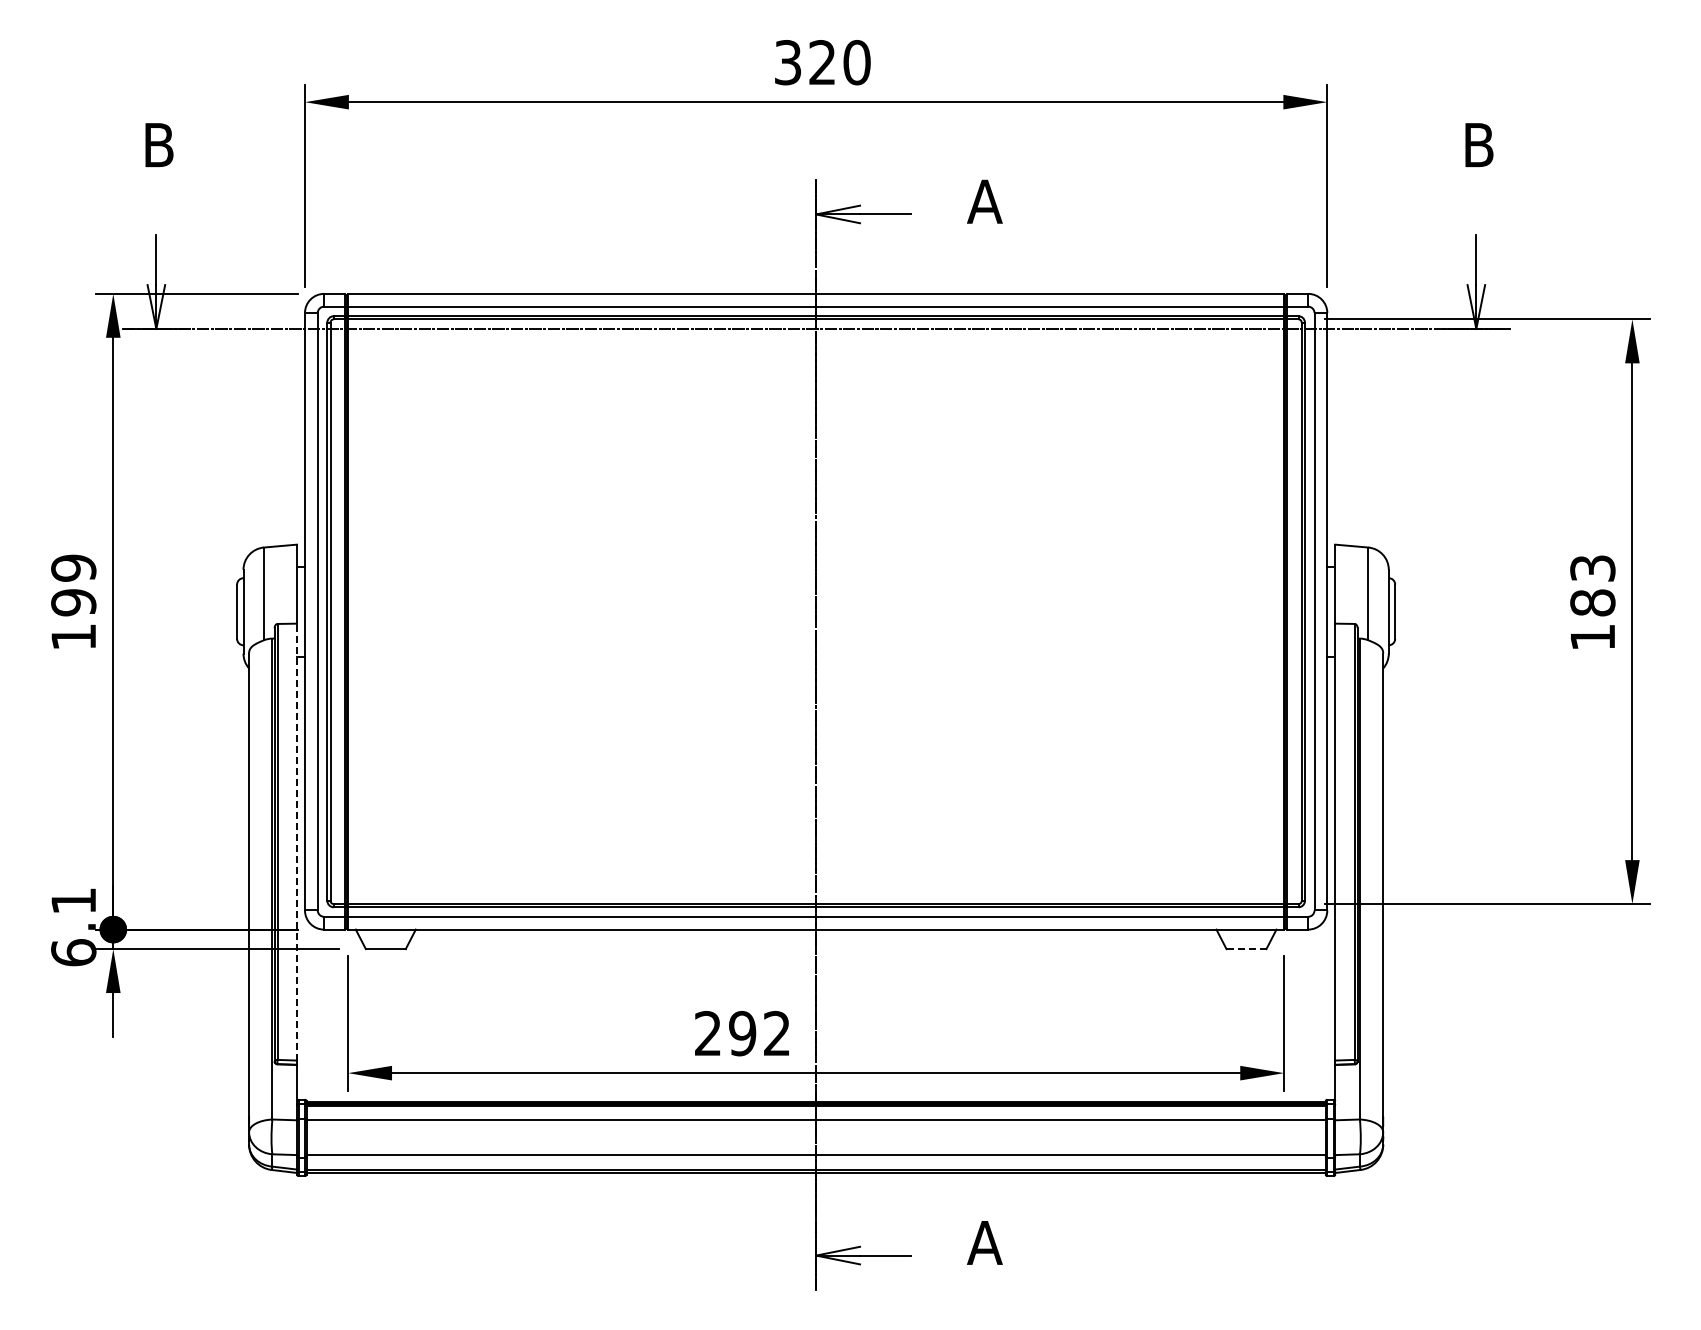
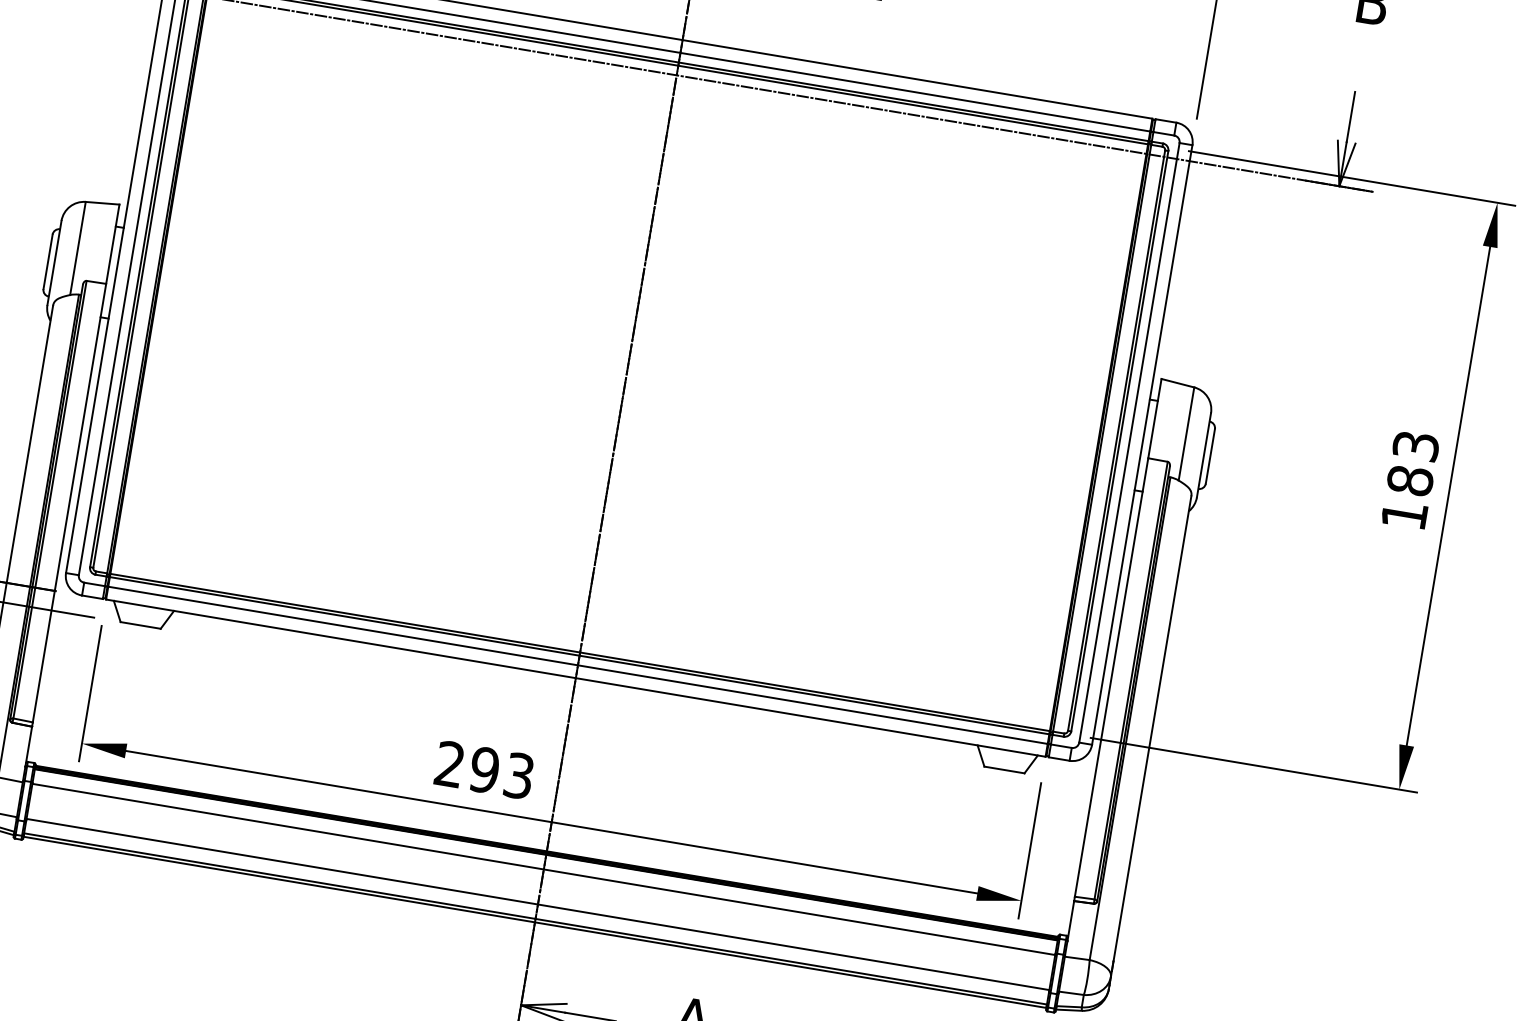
line: (297, 841) -> (70, 502), dashed -> solid
line: (1246, 949) -> (1004, 770), dashed -> solid
text: (777, 1033) -> (519, 775), 292 -> 293

